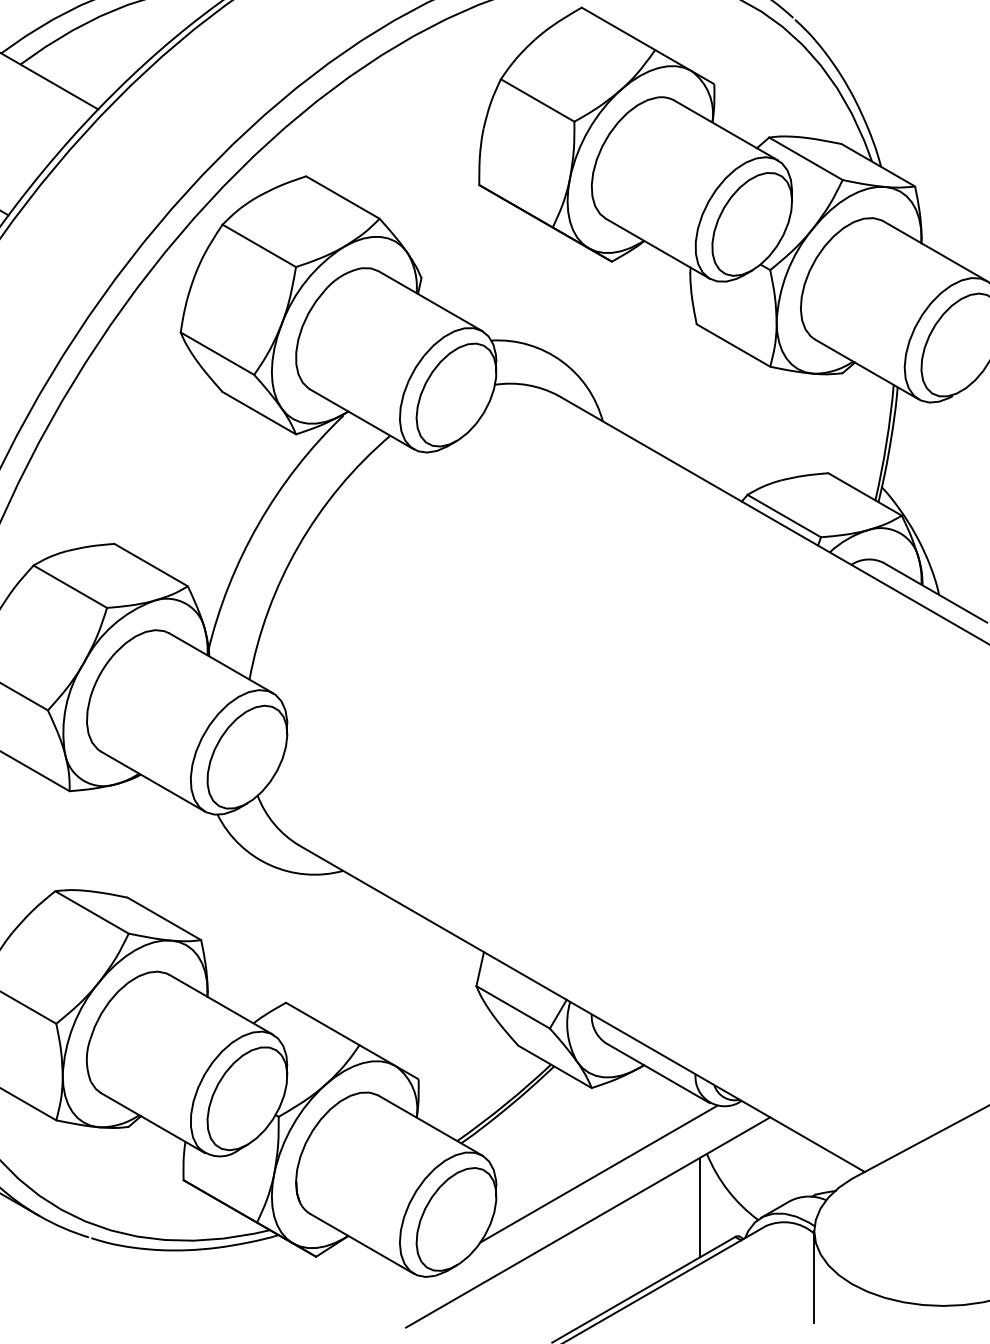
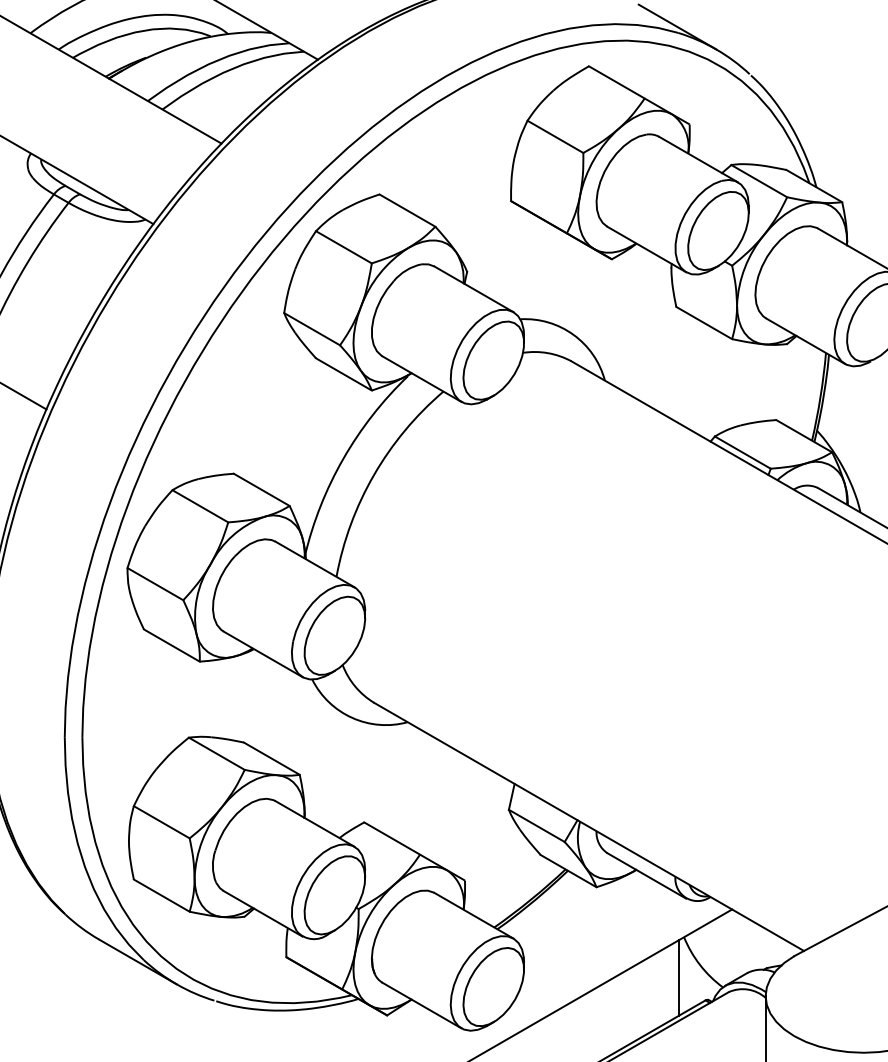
line: (598, 1173) -> (601, 952), removed

